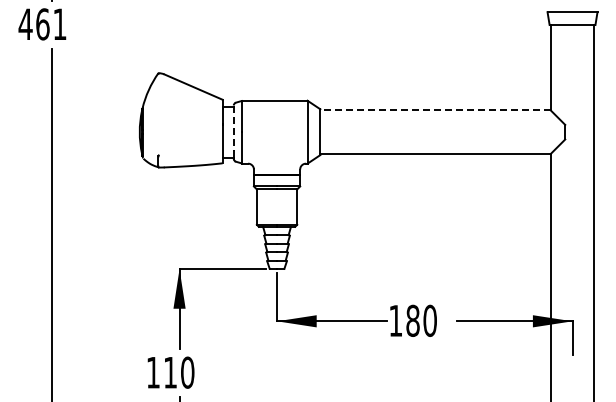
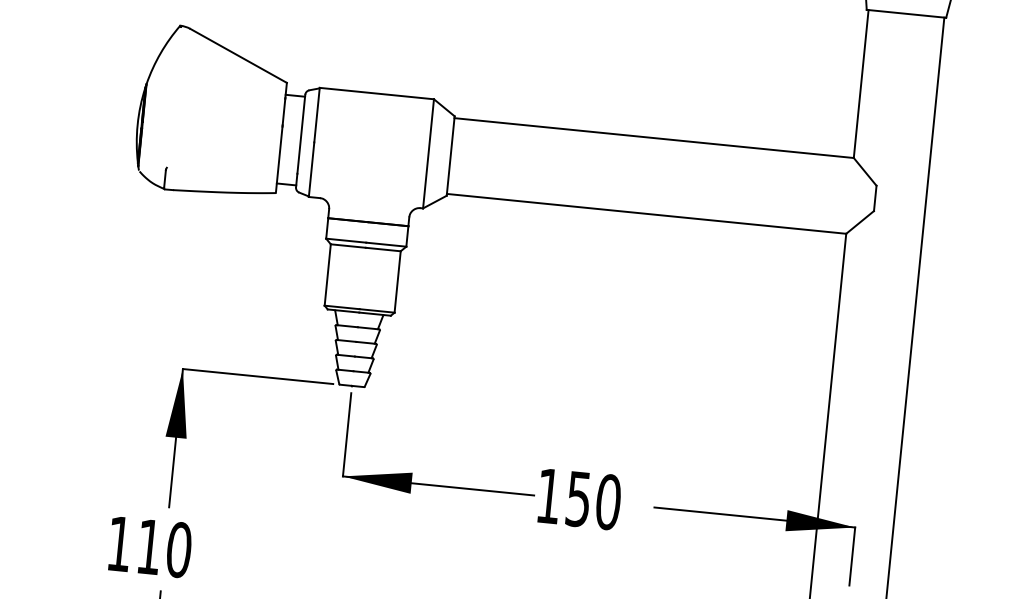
line: (435, 110) -> (654, 138), dashed -> solid
line: (233, 128) -> (300, 134), dashed -> solid
text: (412, 320) -> (577, 498), 180 -> 150

